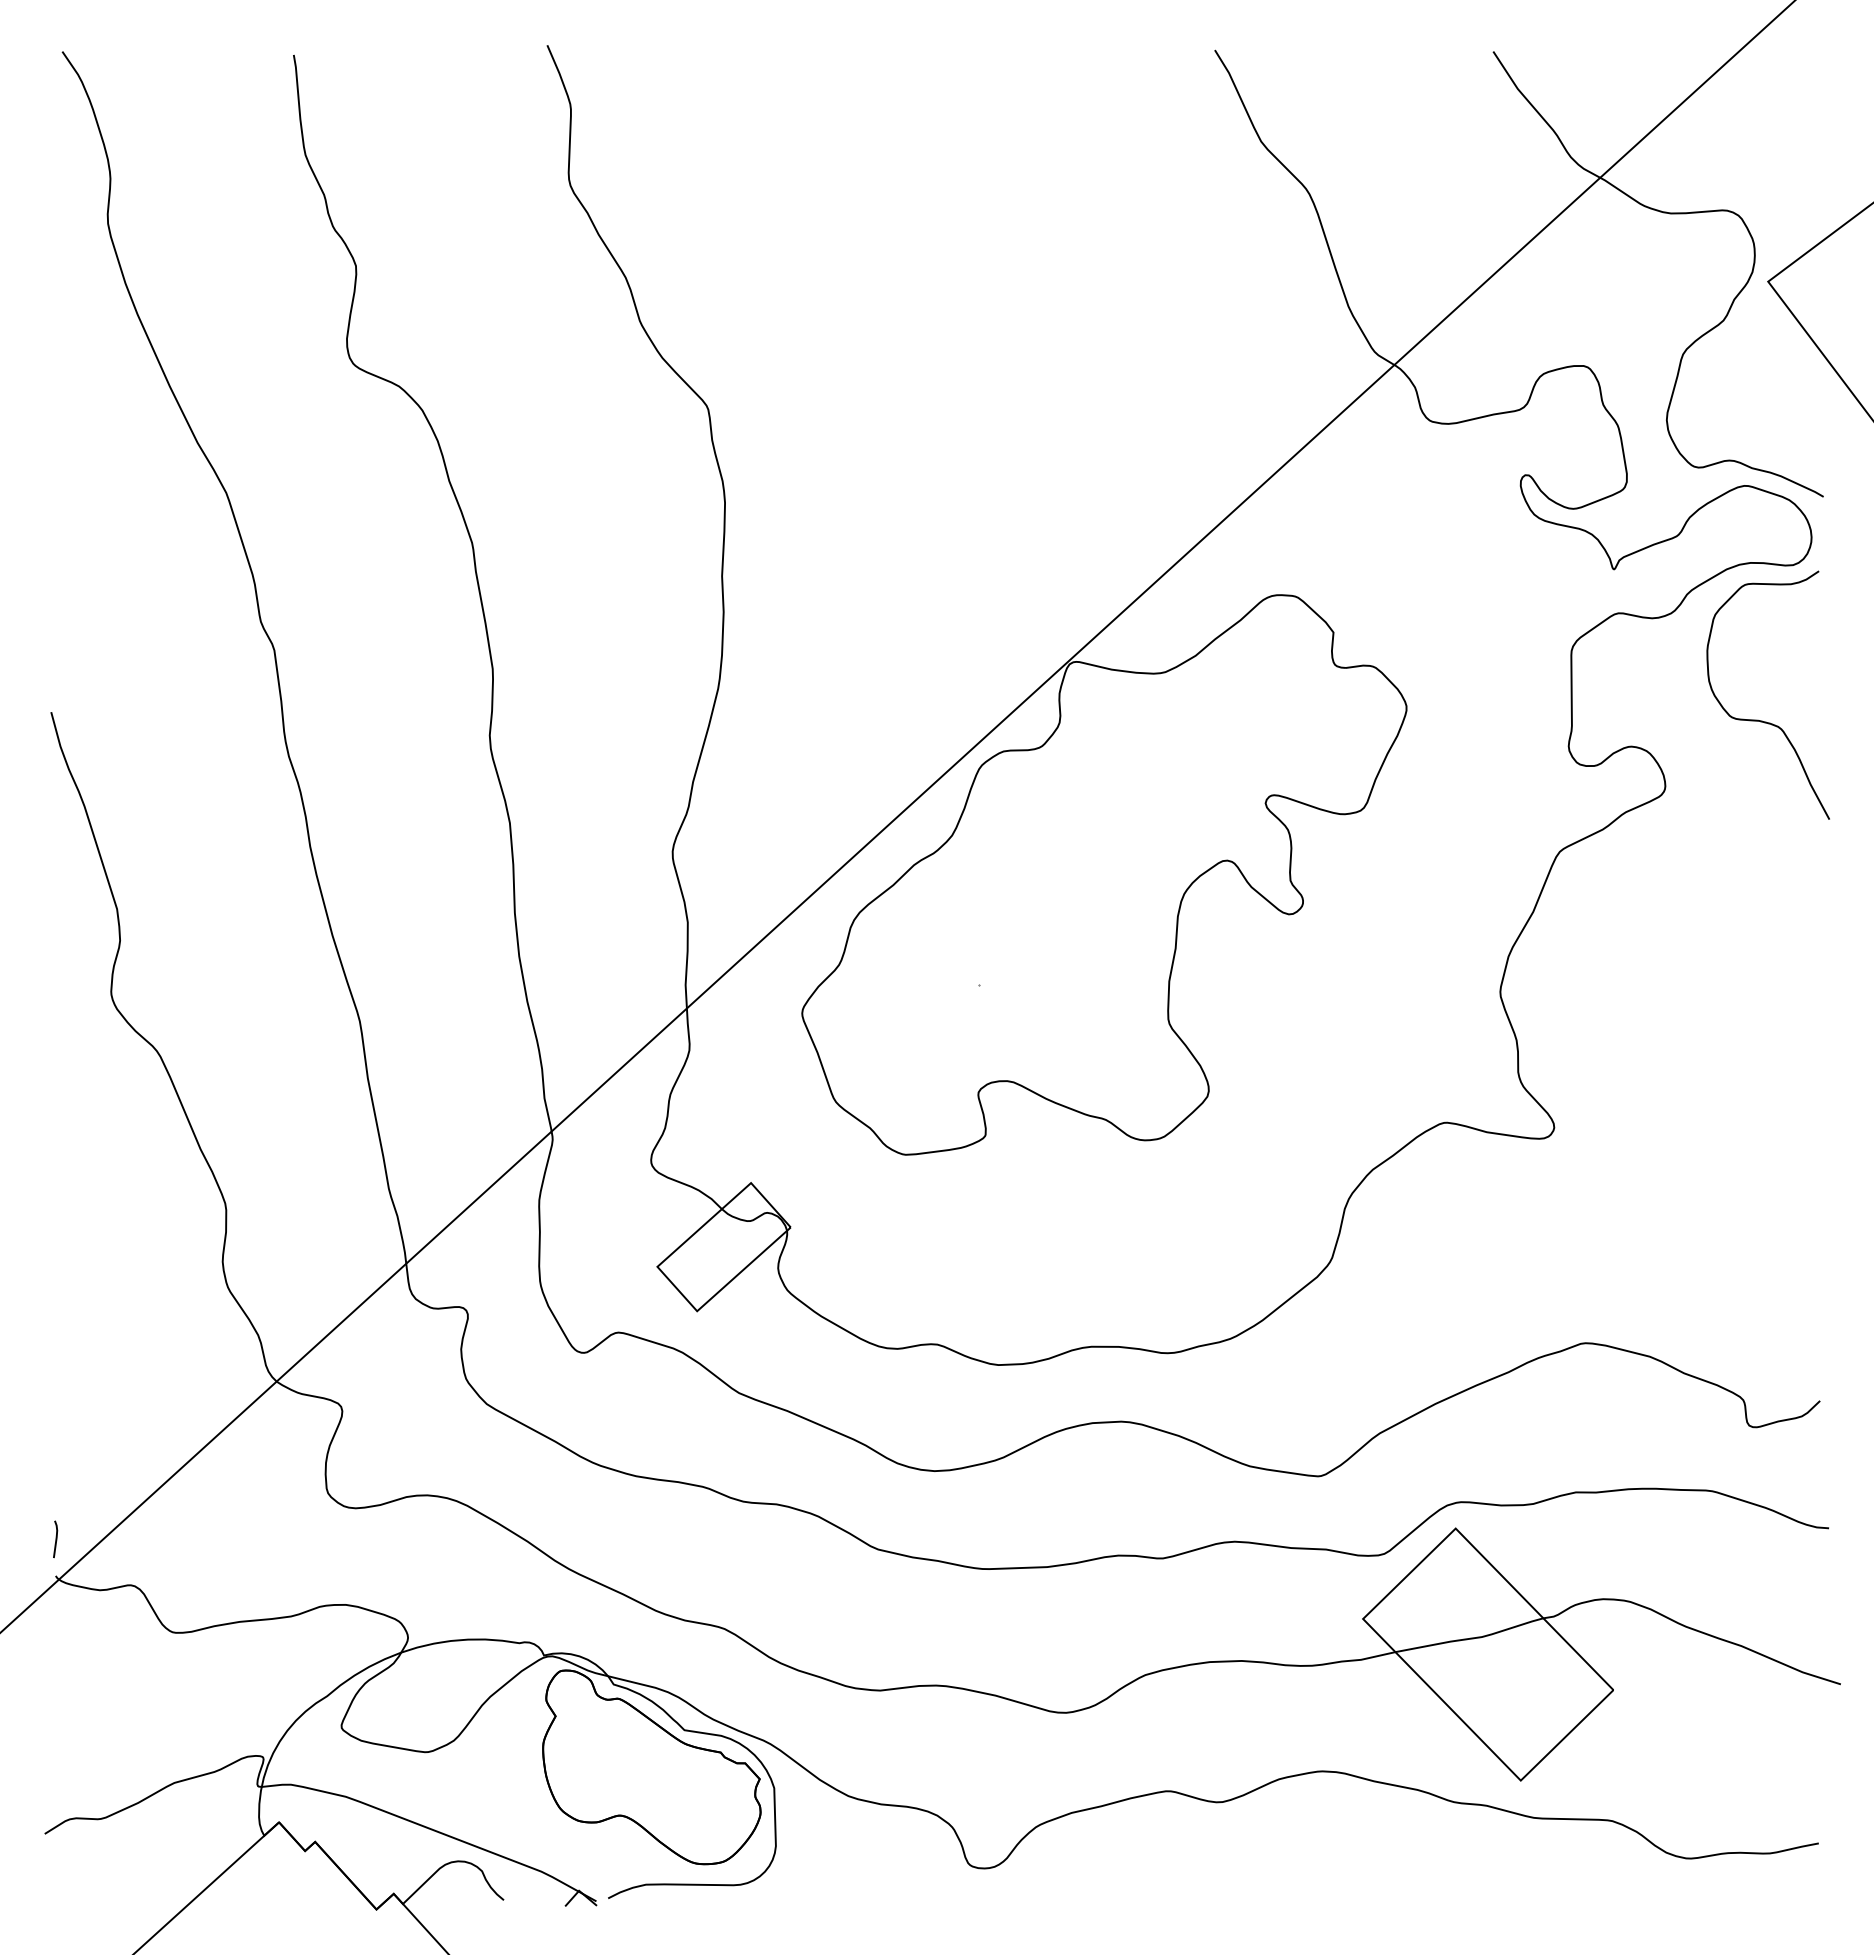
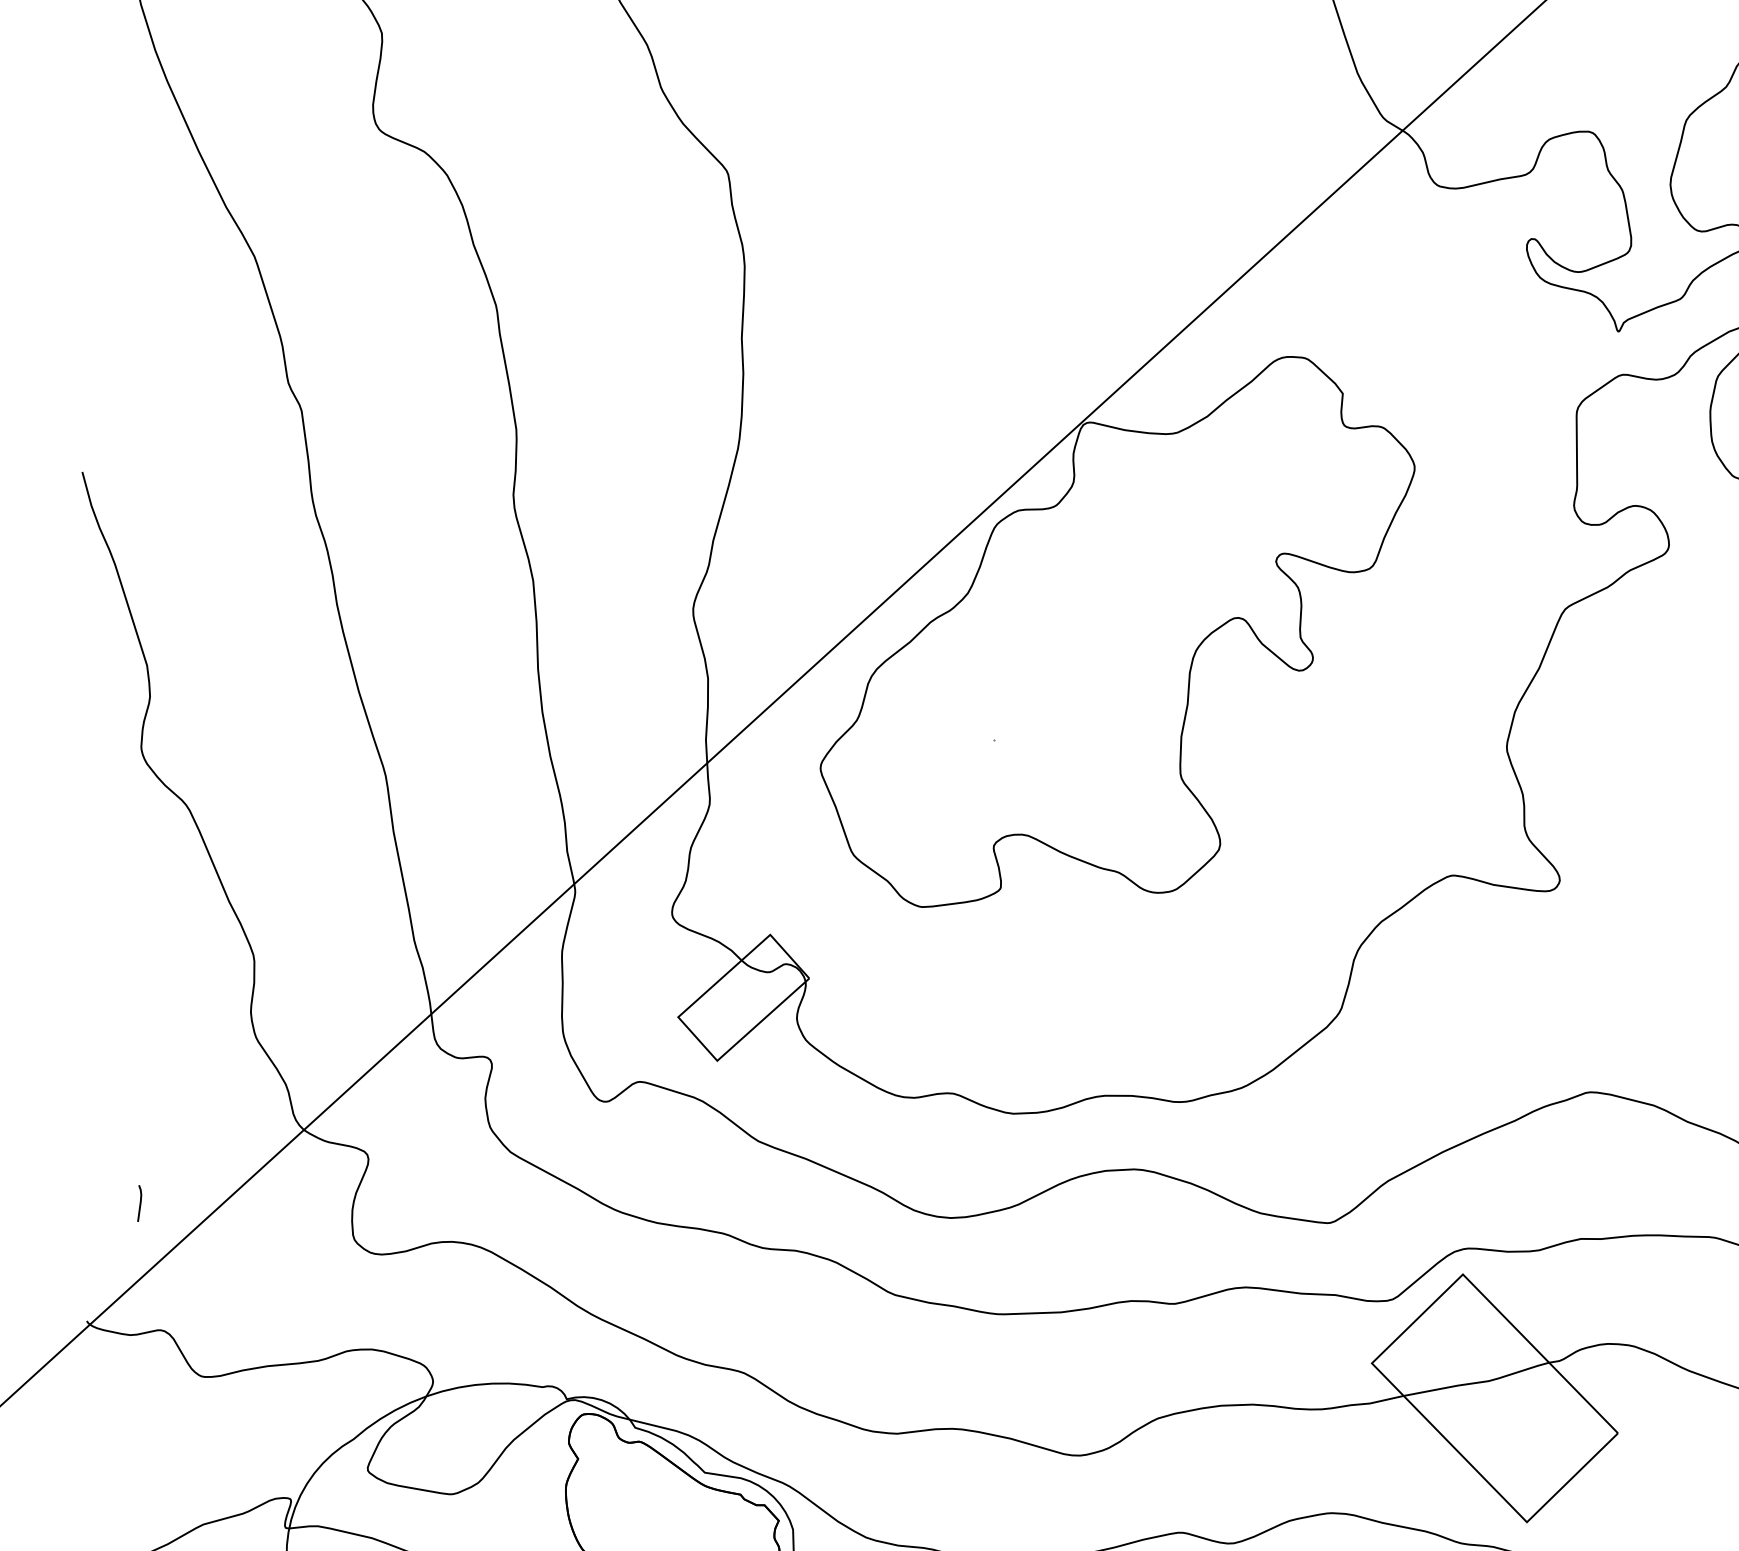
line: (55, 1539) -> (139, 1203), moved

